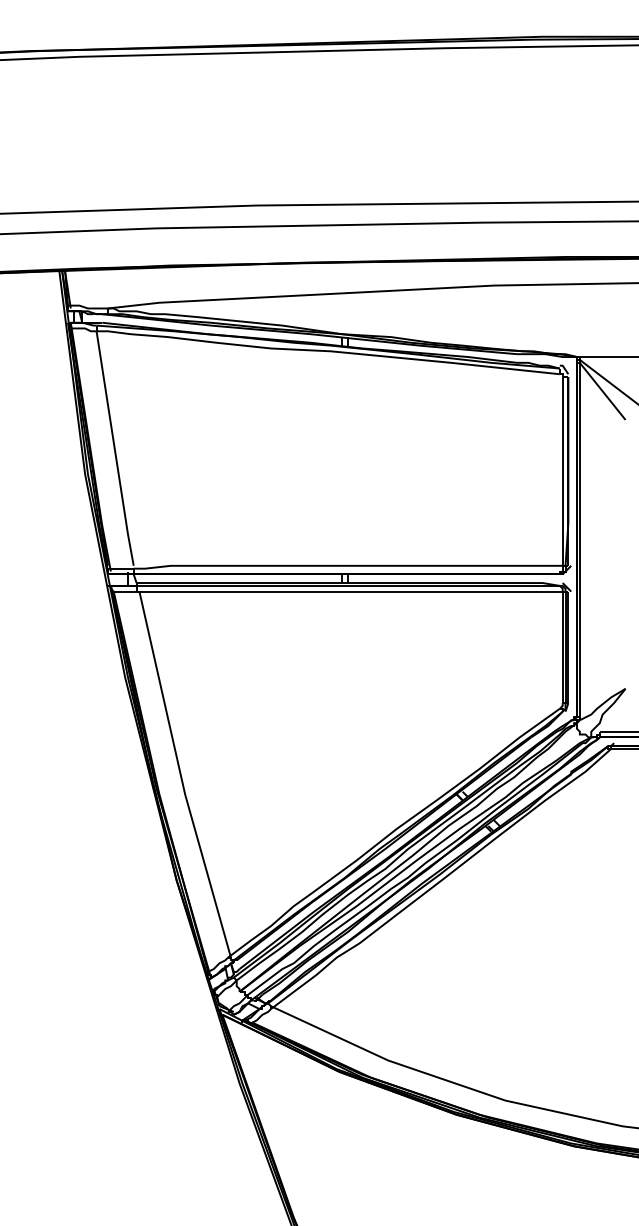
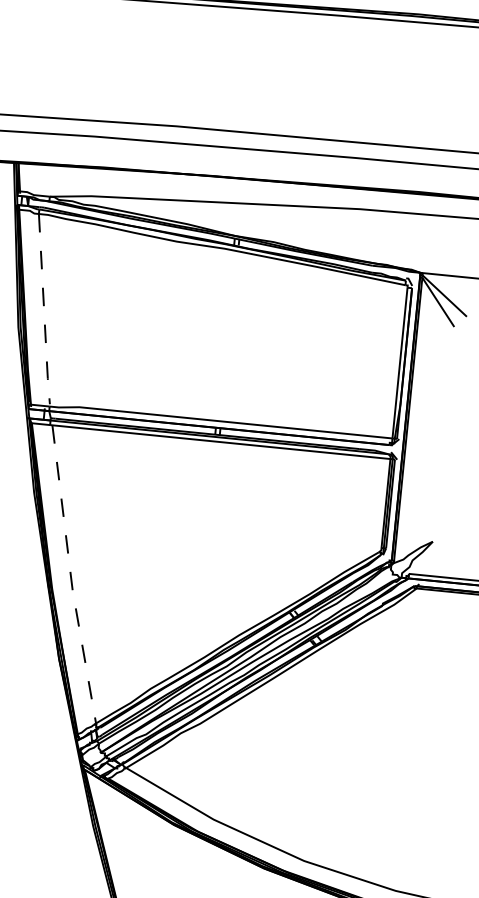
line: (114, 449) -> (43, 309), solid -> dashed
line: (181, 776) -> (71, 576), solid -> dashed

